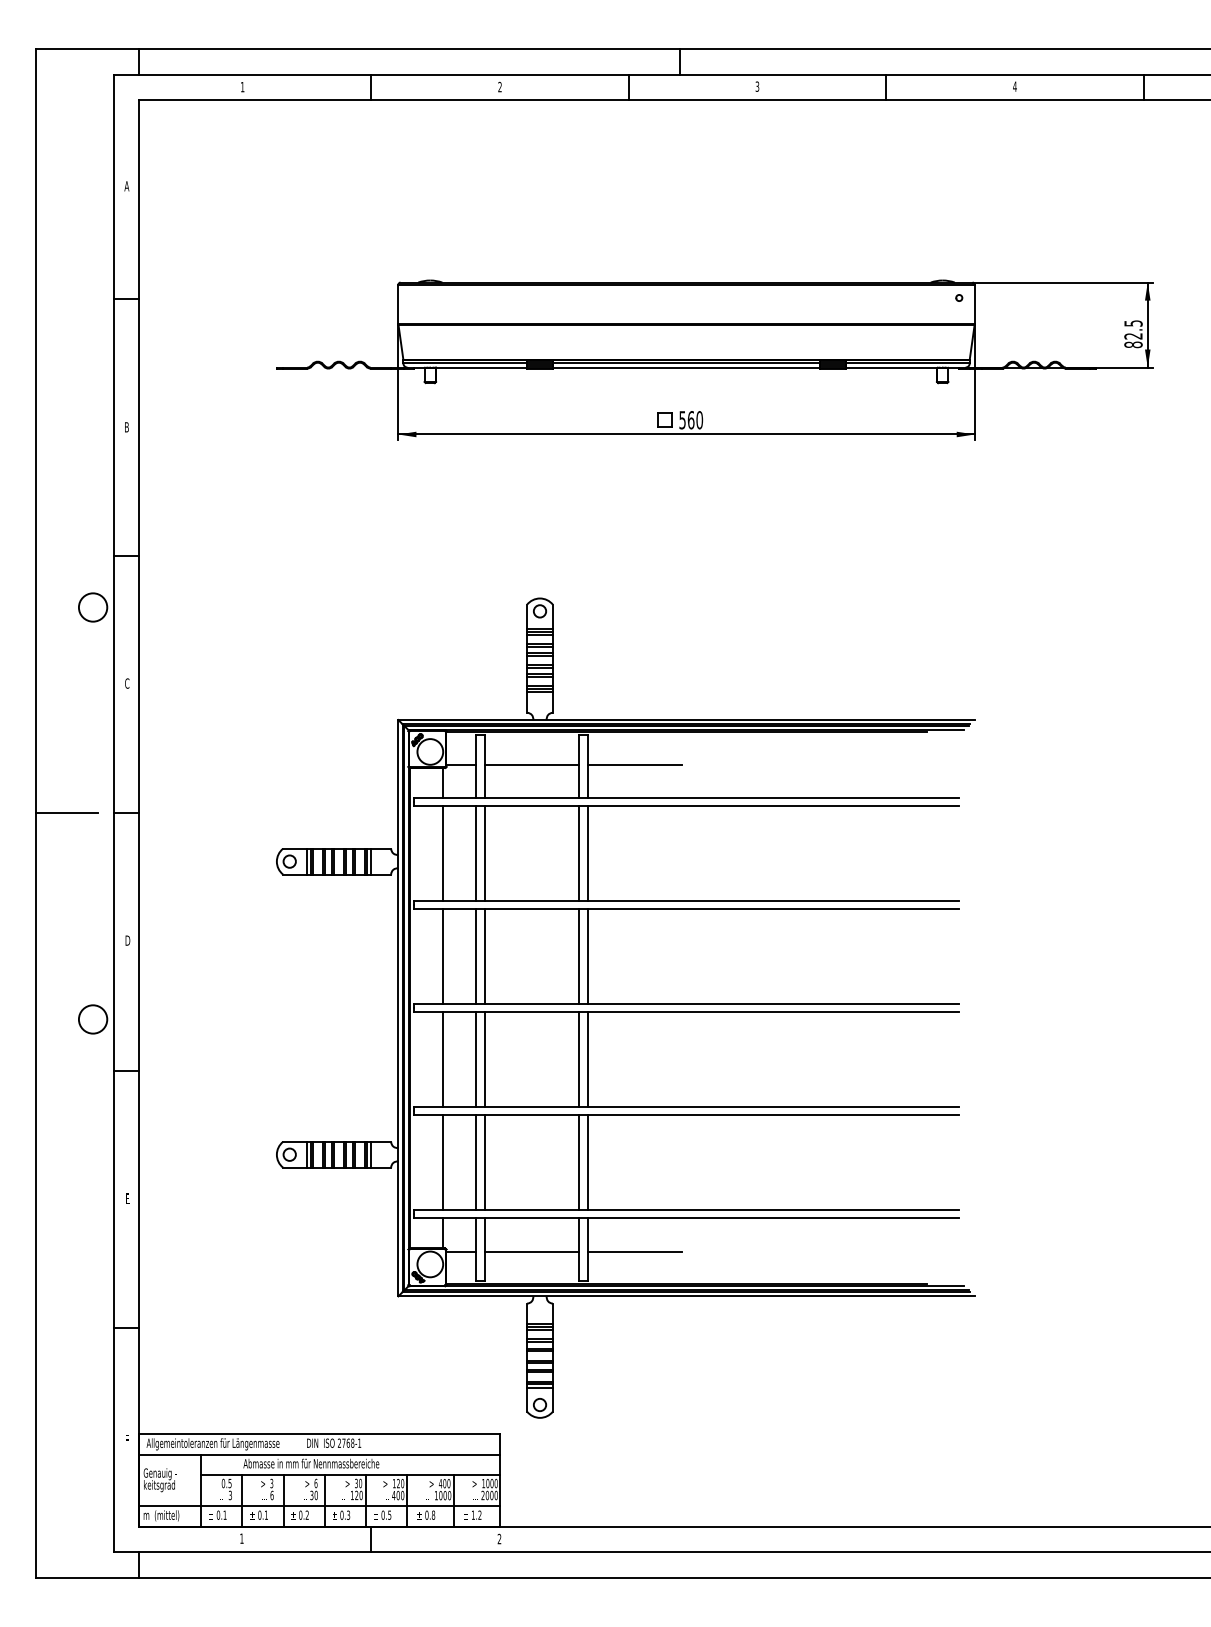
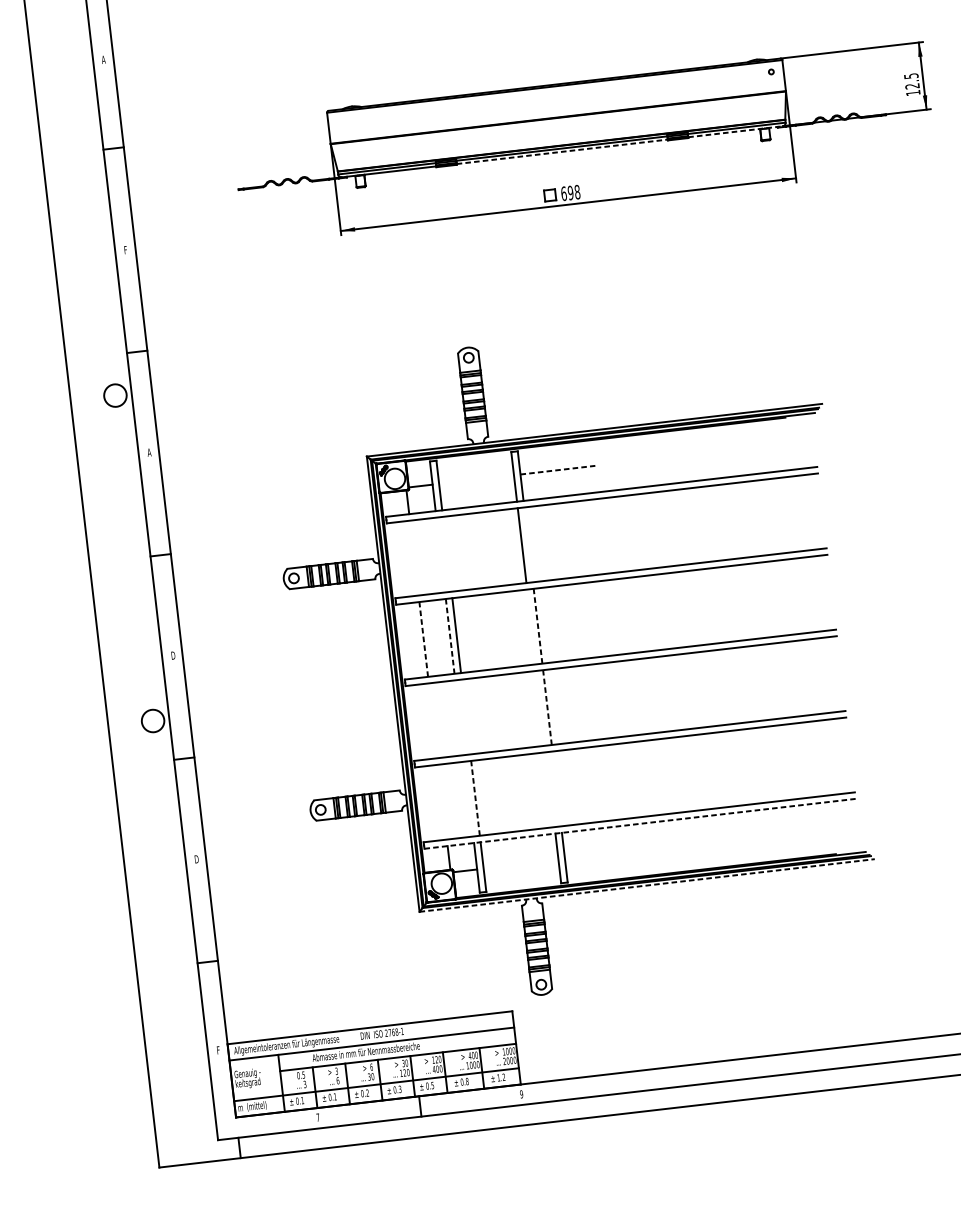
text: (1133, 344) -> (913, 92), 82.5 -> 12.5
line: (686, 367) -> (562, 151), solid -> dashed
line: (905, 367) -> (735, 131), solid -> dashed
text: (691, 420) -> (571, 193), 560 -> 698
text: (126, 427) -> (125, 250), B -> F
text: (126, 683) -> (148, 452), C -> A
line: (531, 764) -> (476, 479), removed
line: (635, 764) -> (558, 470), solid -> dashed
line: (67, 813) -> (114, 560), removed
line: (443, 853) -> (414, 557), removed
line: (476, 853) -> (440, 554), removed
line: (484, 853) -> (447, 554), removed
line: (587, 853) -> (528, 544), removed
line: (443, 956) -> (424, 639), solid -> dashed
line: (579, 956) -> (531, 626), removed
line: (587, 956) -> (537, 626), solid -> dashed
line: (476, 957) -> (450, 637), solid -> dashed
line: (443, 1059) -> (433, 720), removed
line: (476, 1059) -> (459, 717), removed
line: (484, 1059) -> (465, 716), removed
line: (579, 1059) -> (540, 708), removed
line: (587, 1059) -> (547, 707), solid -> dashed
line: (443, 1162) -> (442, 801), removed
line: (476, 1162) -> (469, 798), removed
line: (484, 1162) -> (475, 798), solid -> dashed
line: (579, 1162) -> (550, 789), removed
line: (587, 1162) -> (556, 788), removed
text: (127, 1198) -> (196, 859), E -> D
line: (686, 1218) -> (640, 824), solid -> dashed
line: (531, 1251) -> (520, 864), removed
line: (634, 1251) -> (601, 854), removed
line: (687, 1296) -> (647, 885), solid -> dashed
text: (241, 1538) -> (317, 1117), 1 -> 7
text: (499, 1539) -> (521, 1094), 2 -> 9

